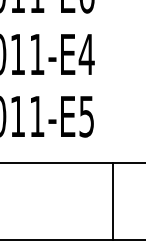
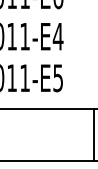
line: (112, 200) -> (93, 134), moved

